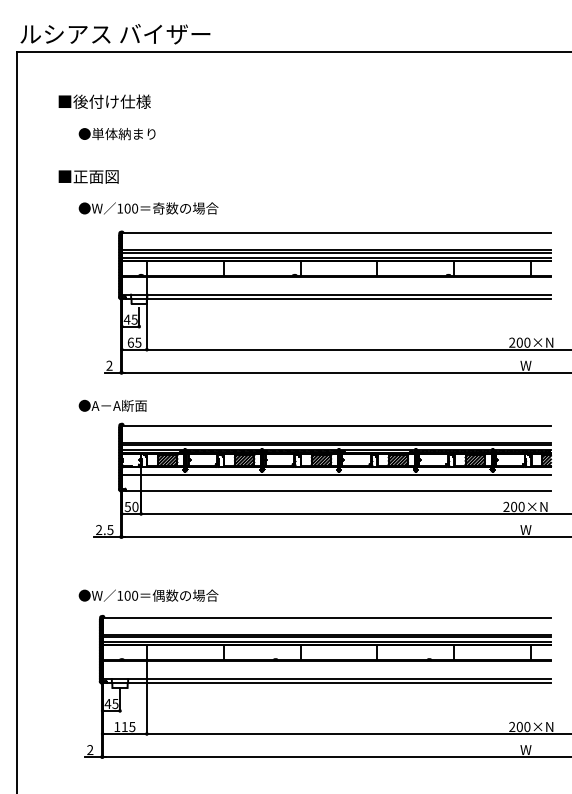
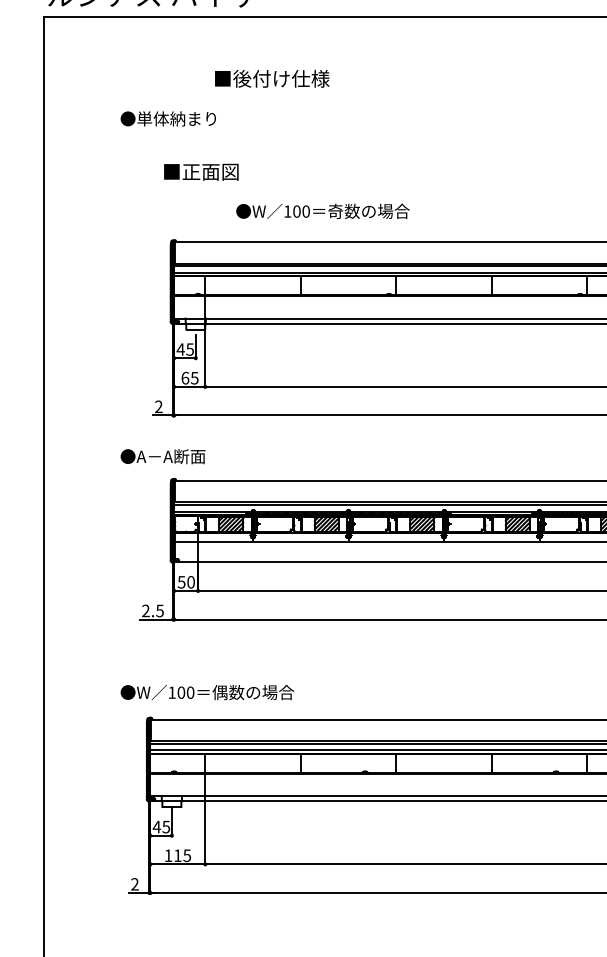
text: (104, 101) -> (271, 78), moved
text: (88, 176) -> (201, 171), moved
text: (148, 208) -> (322, 211), moved

